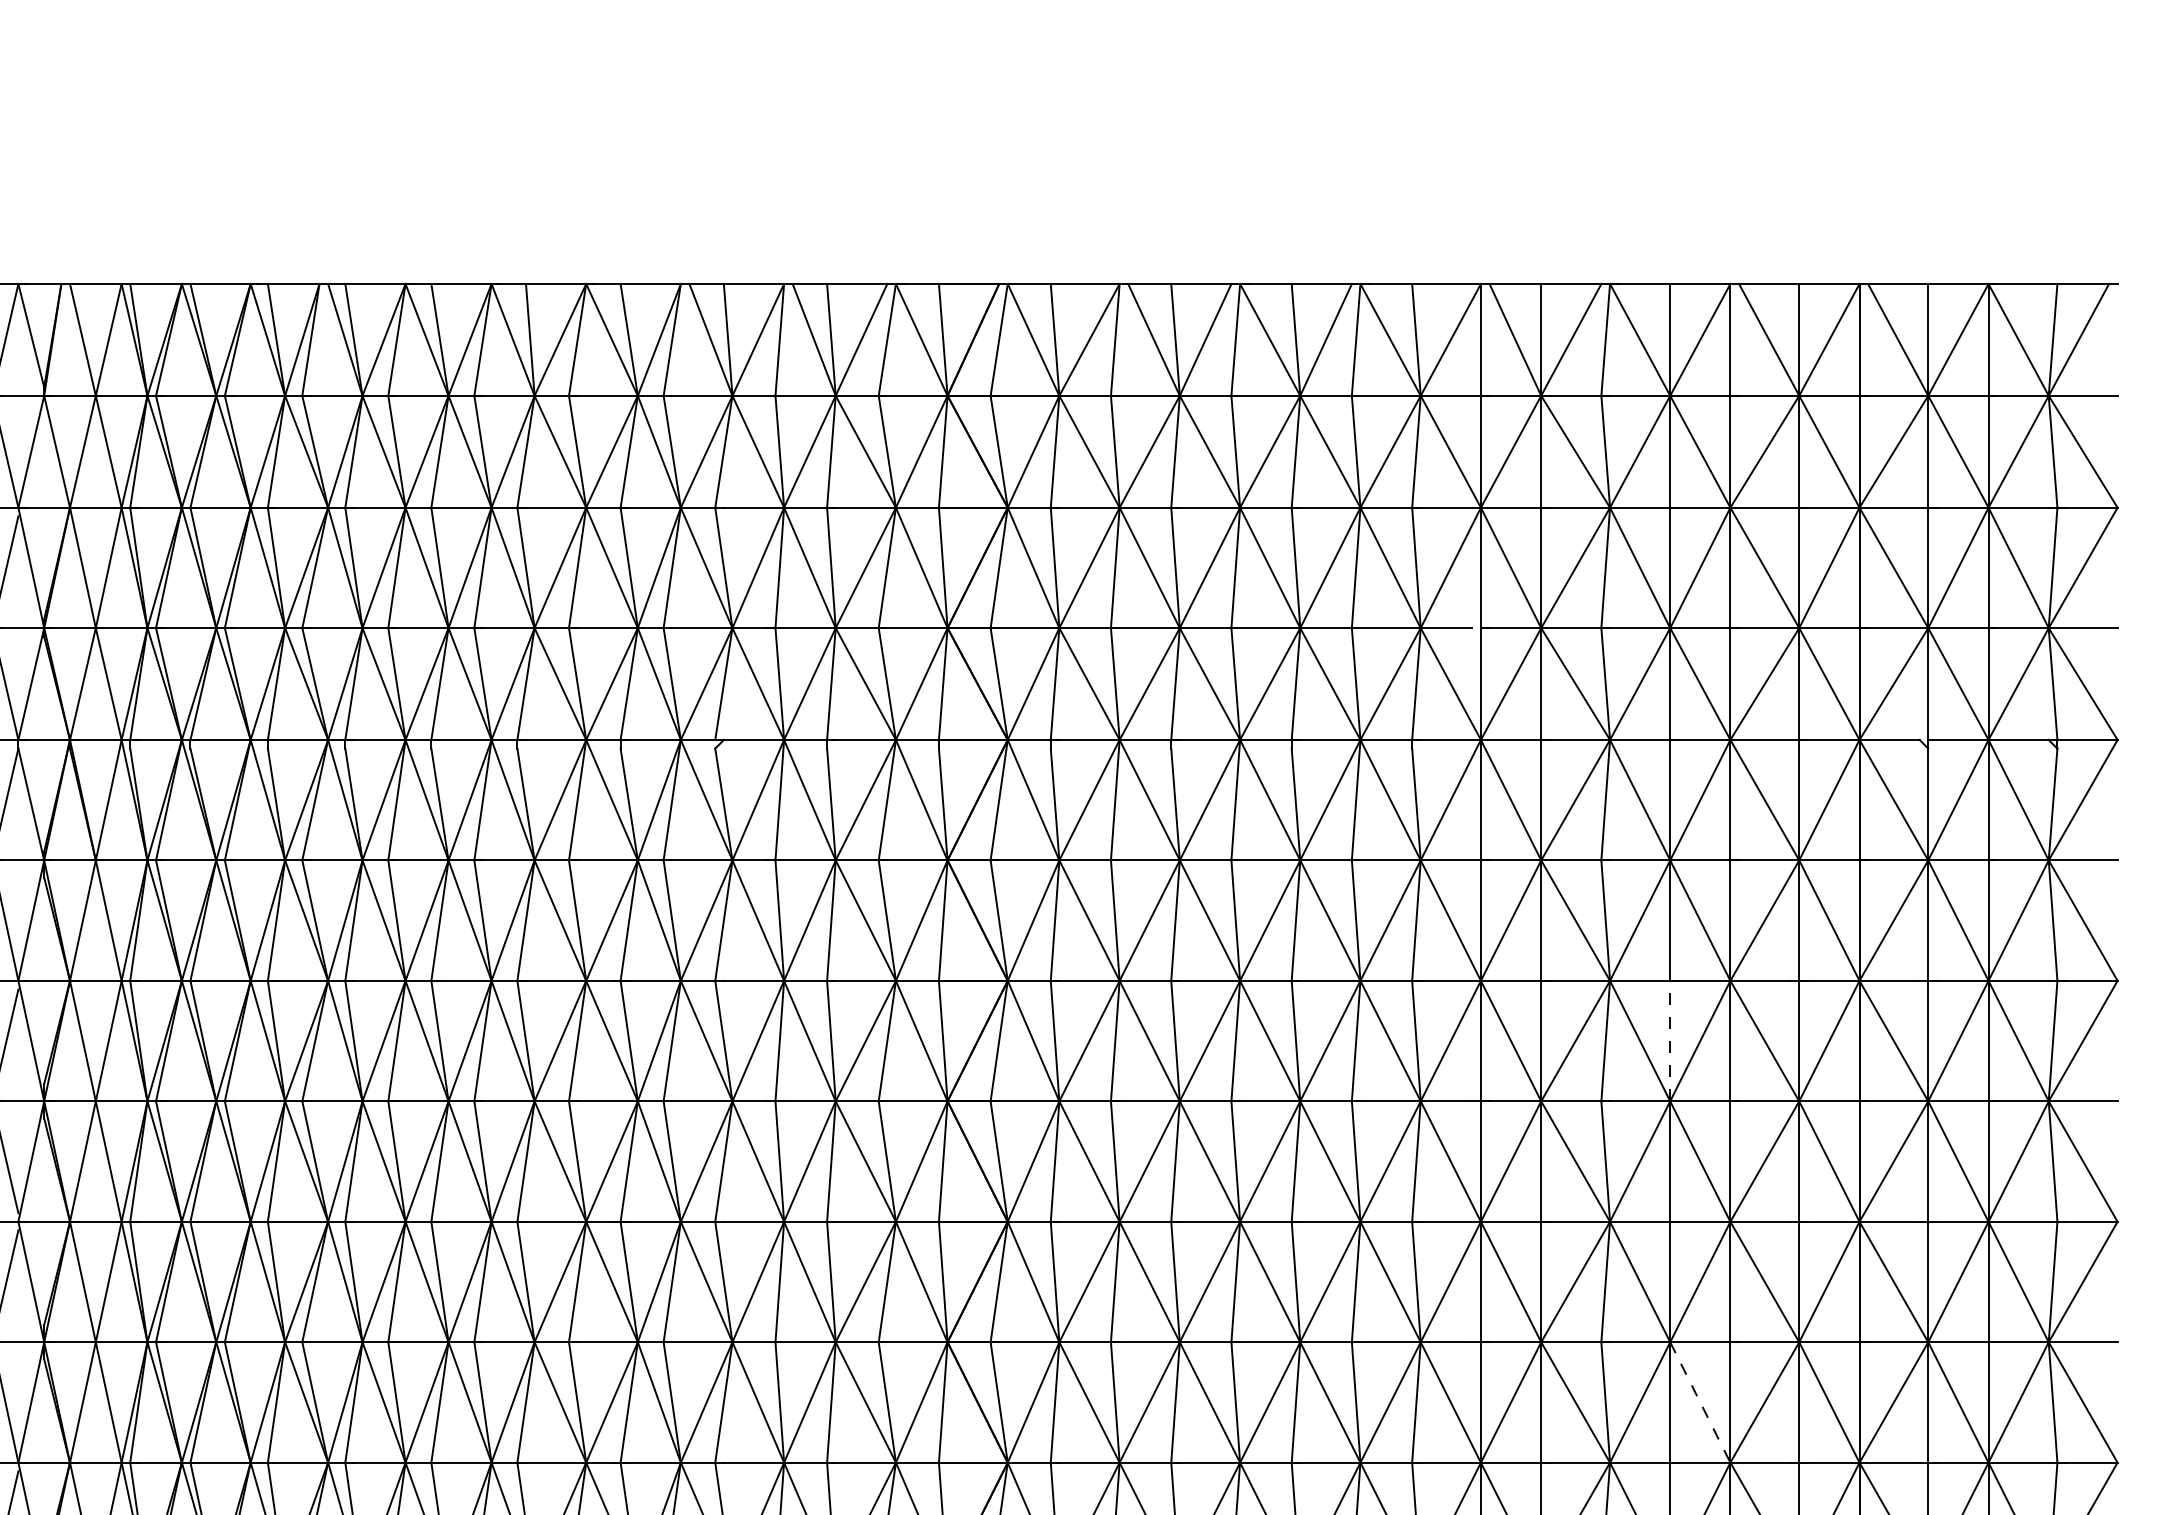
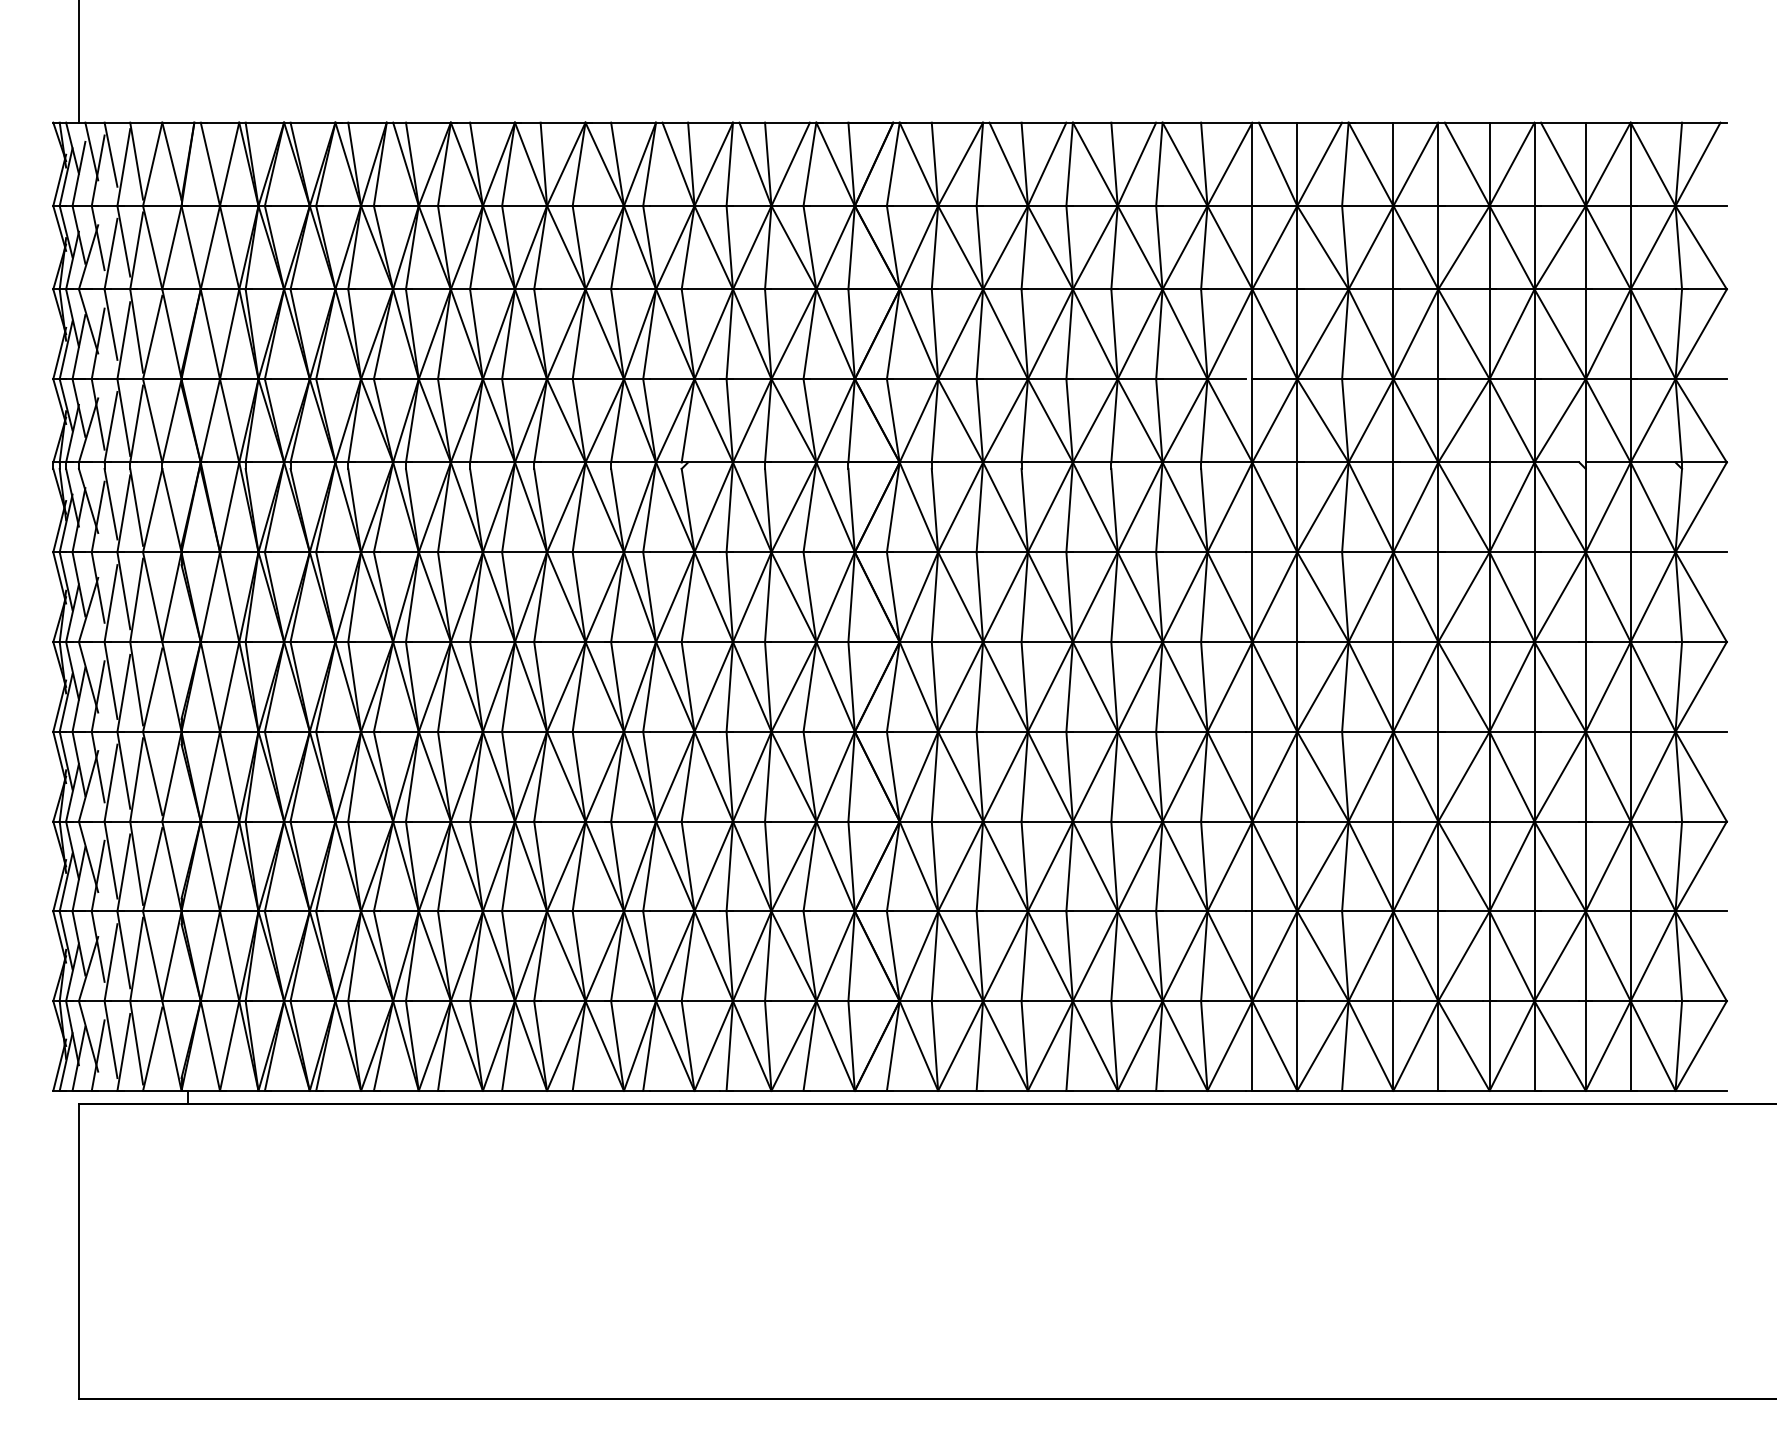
line: (1670, 1040) -> (1393, 686), dashed -> solid
line: (1701, 1402) -> (1416, 956), dashed -> solid

